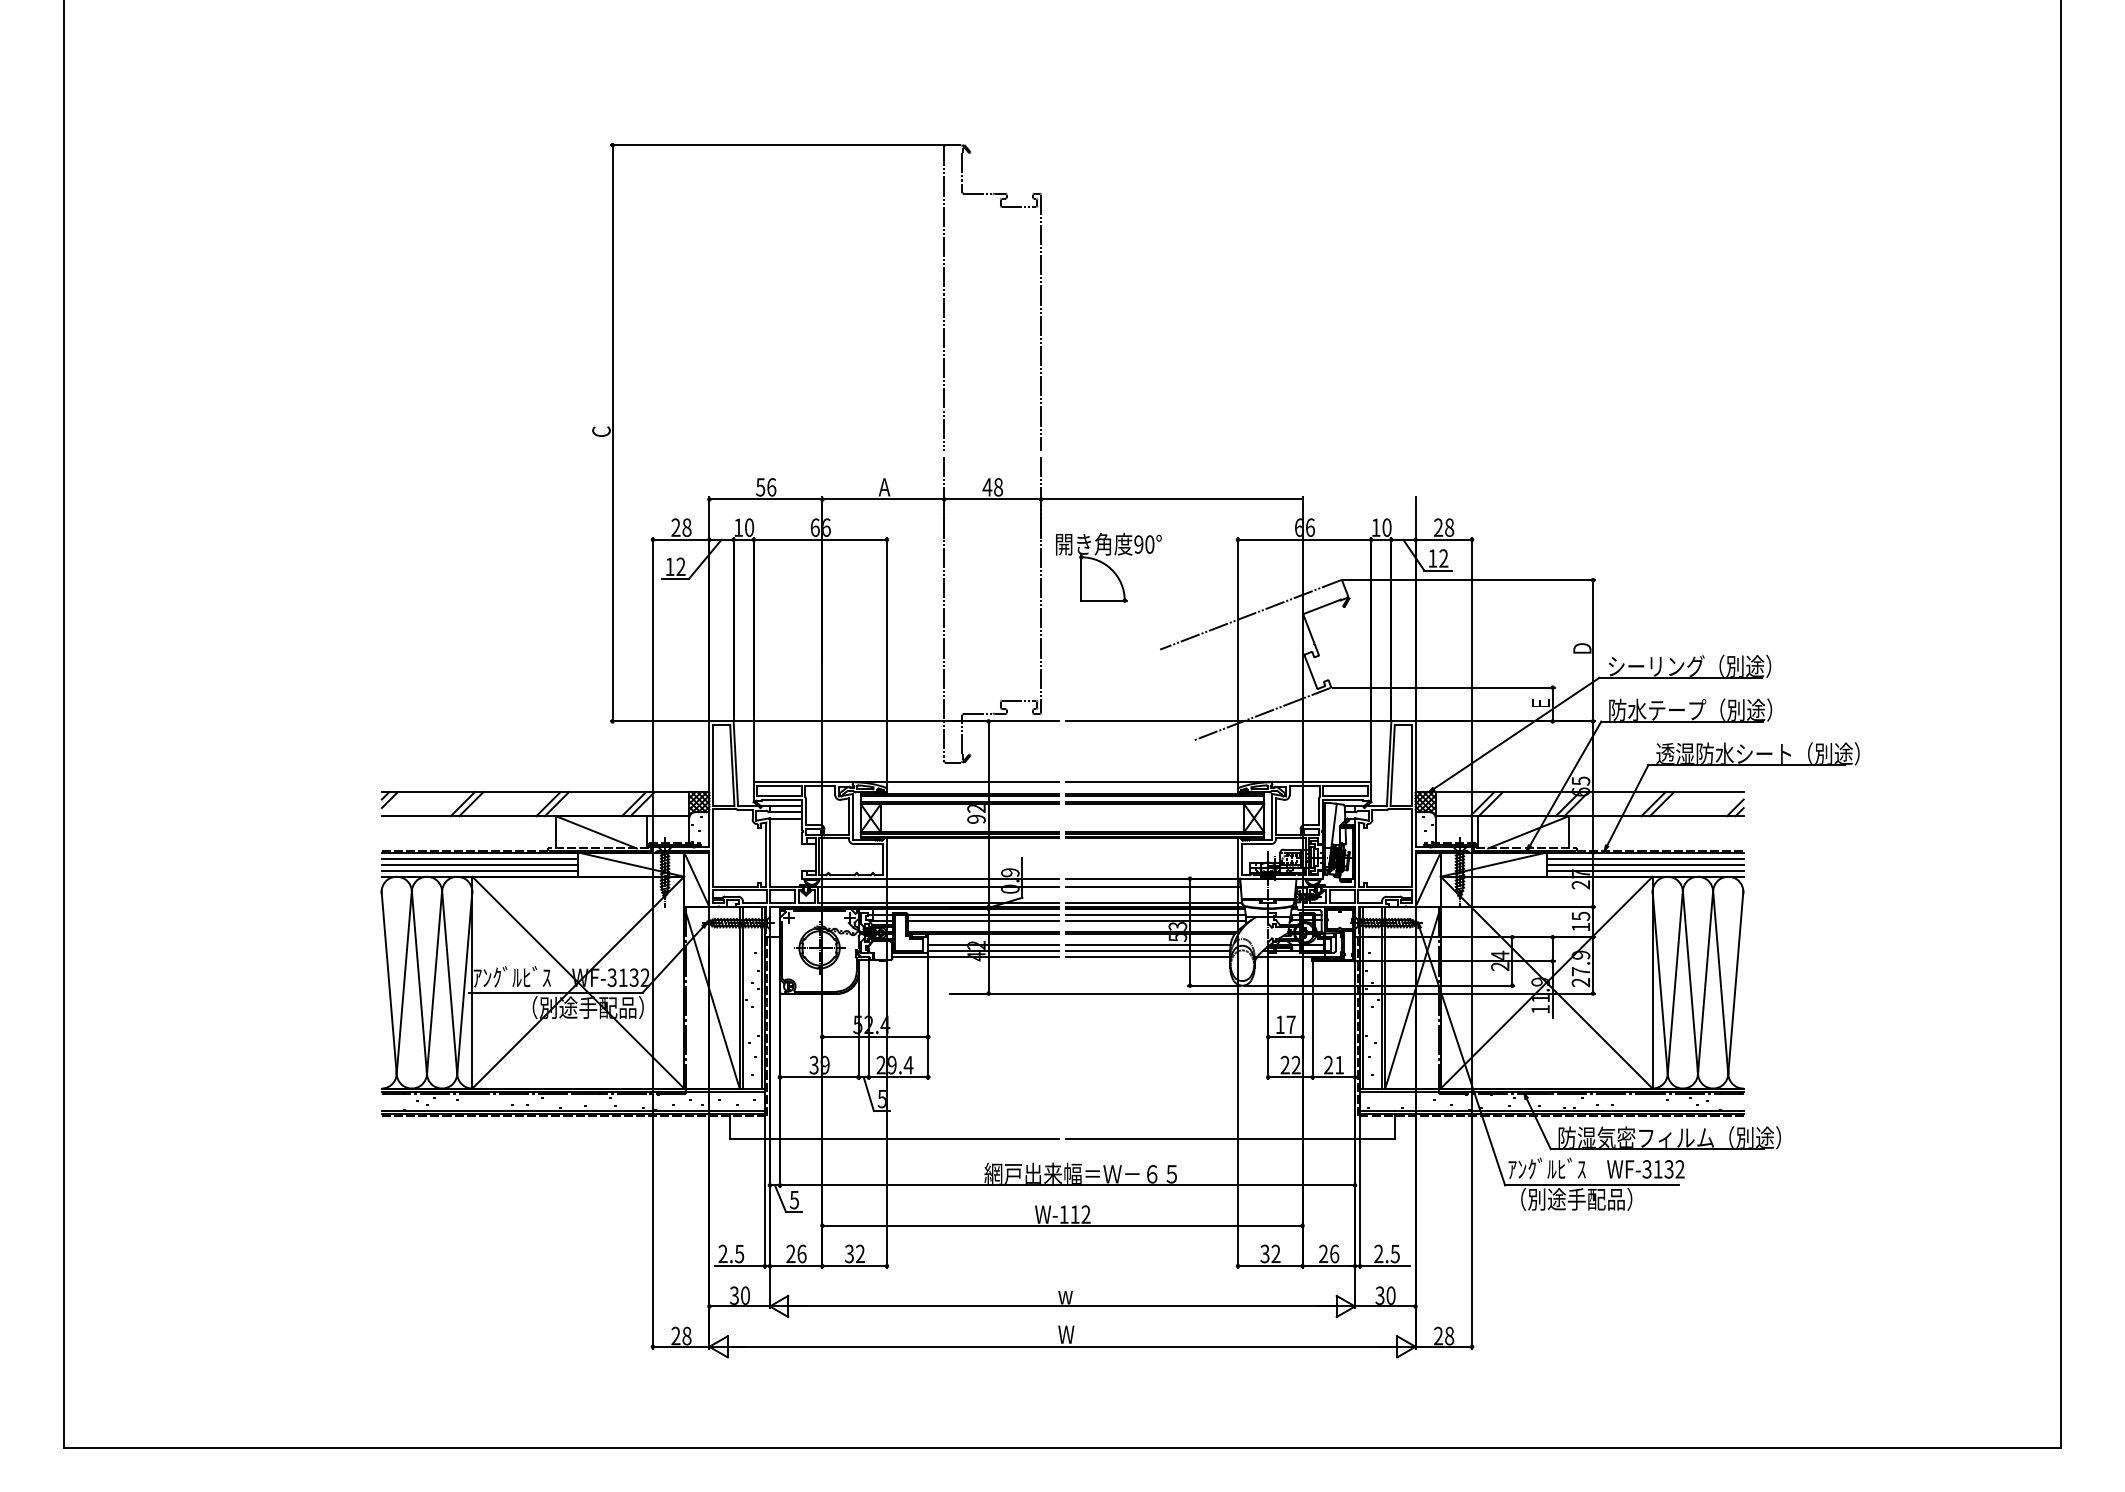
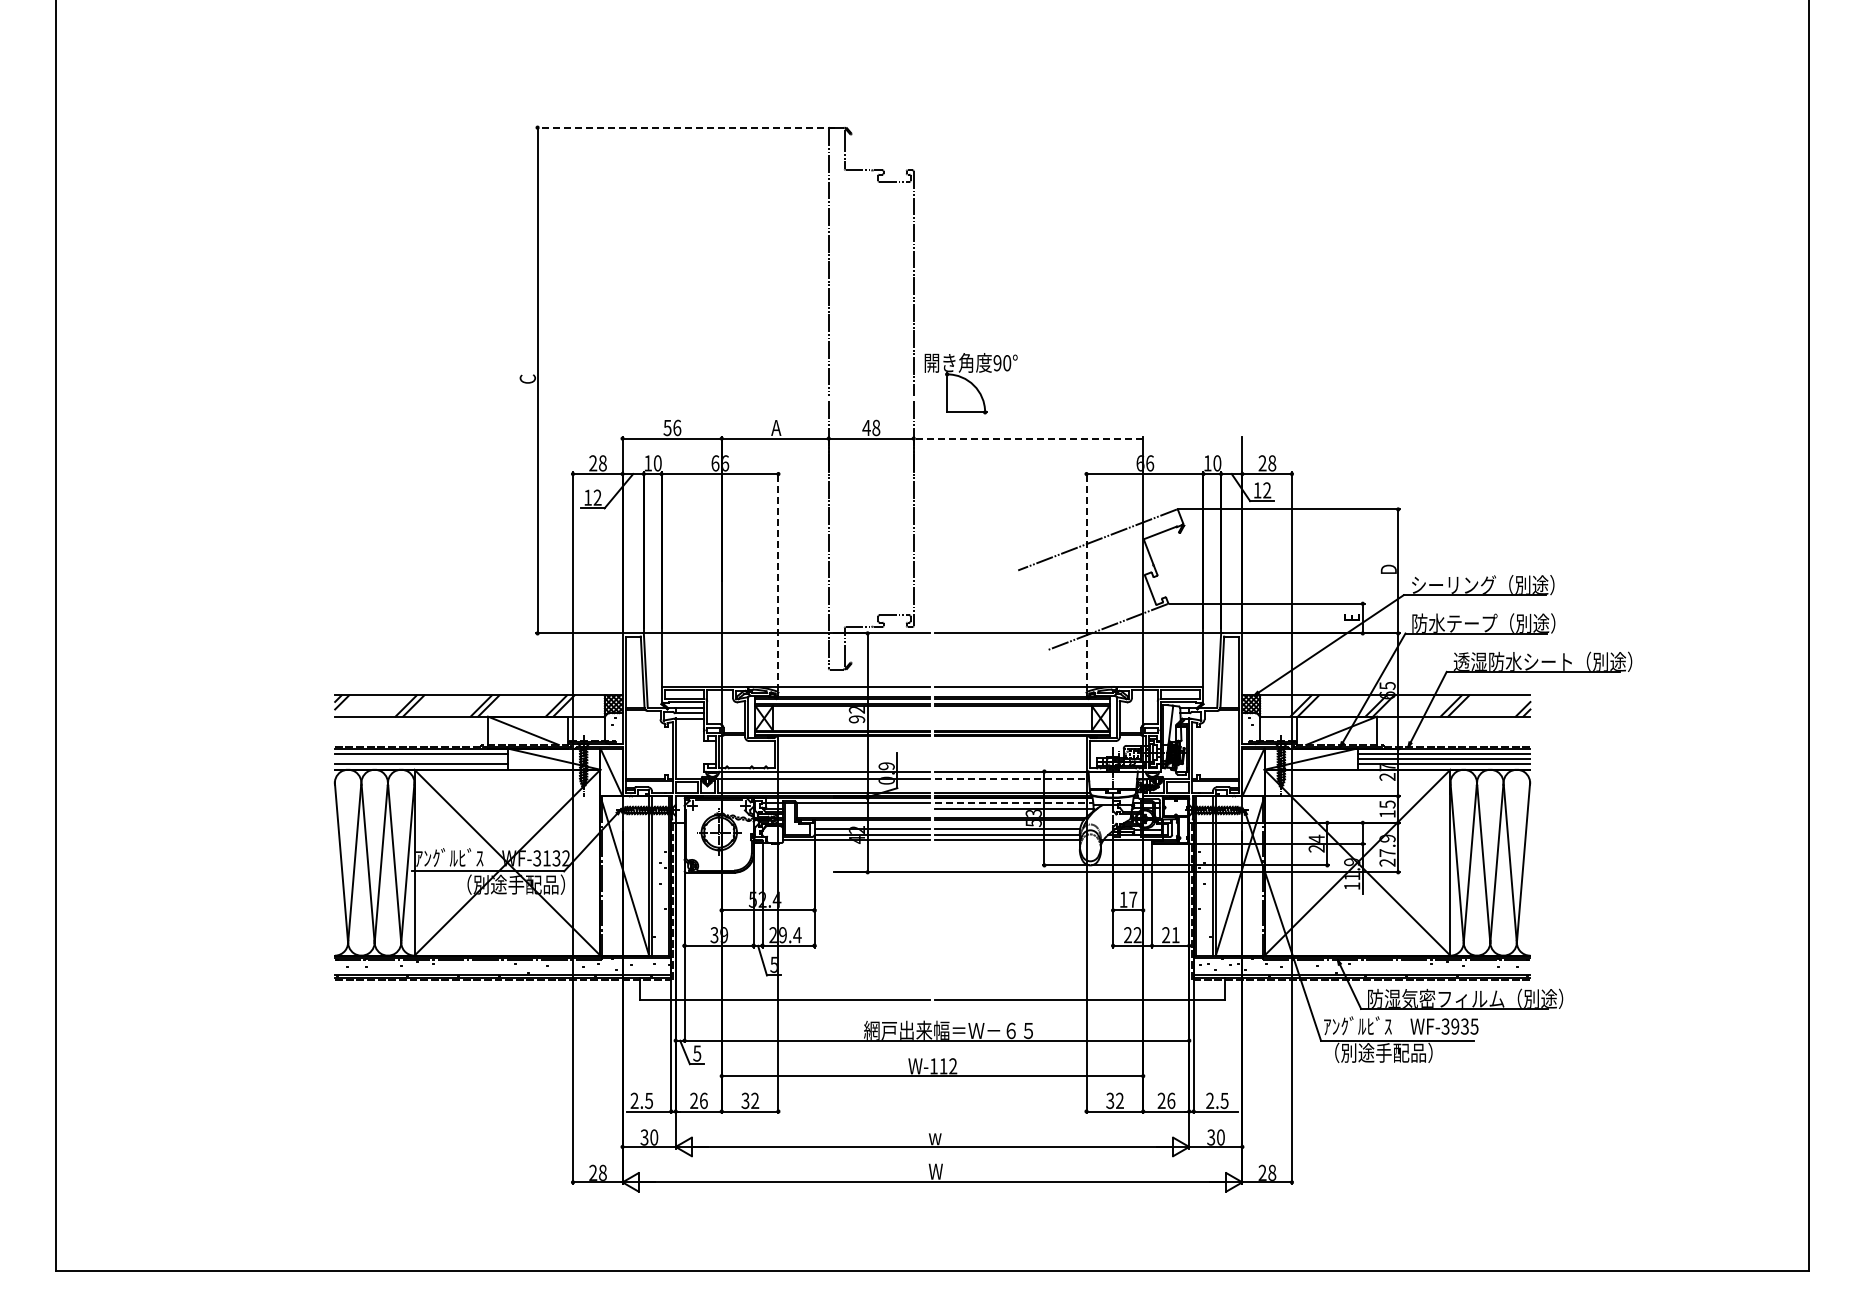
line: (781, 145) -> (685, 127), solid -> dashed
line: (1171, 499) -> (1028, 438), solid -> dashed
part: (1108, 567) -> (970, 383), moved
line: (887, 662) -> (778, 581), solid -> dashed
line: (1237, 662) -> (1086, 581), solid -> dashed
line: (480, 865) -> (421, 759), removed
line: (1153, 886) -> (1012, 778), solid -> dashed
line: (1155, 915) -> (1014, 803), solid -> dashed
line: (982, 920) -> (862, 808), removed
text: (1668, 1169) -> (1464, 1026), WF-3132 -> WF-3935

